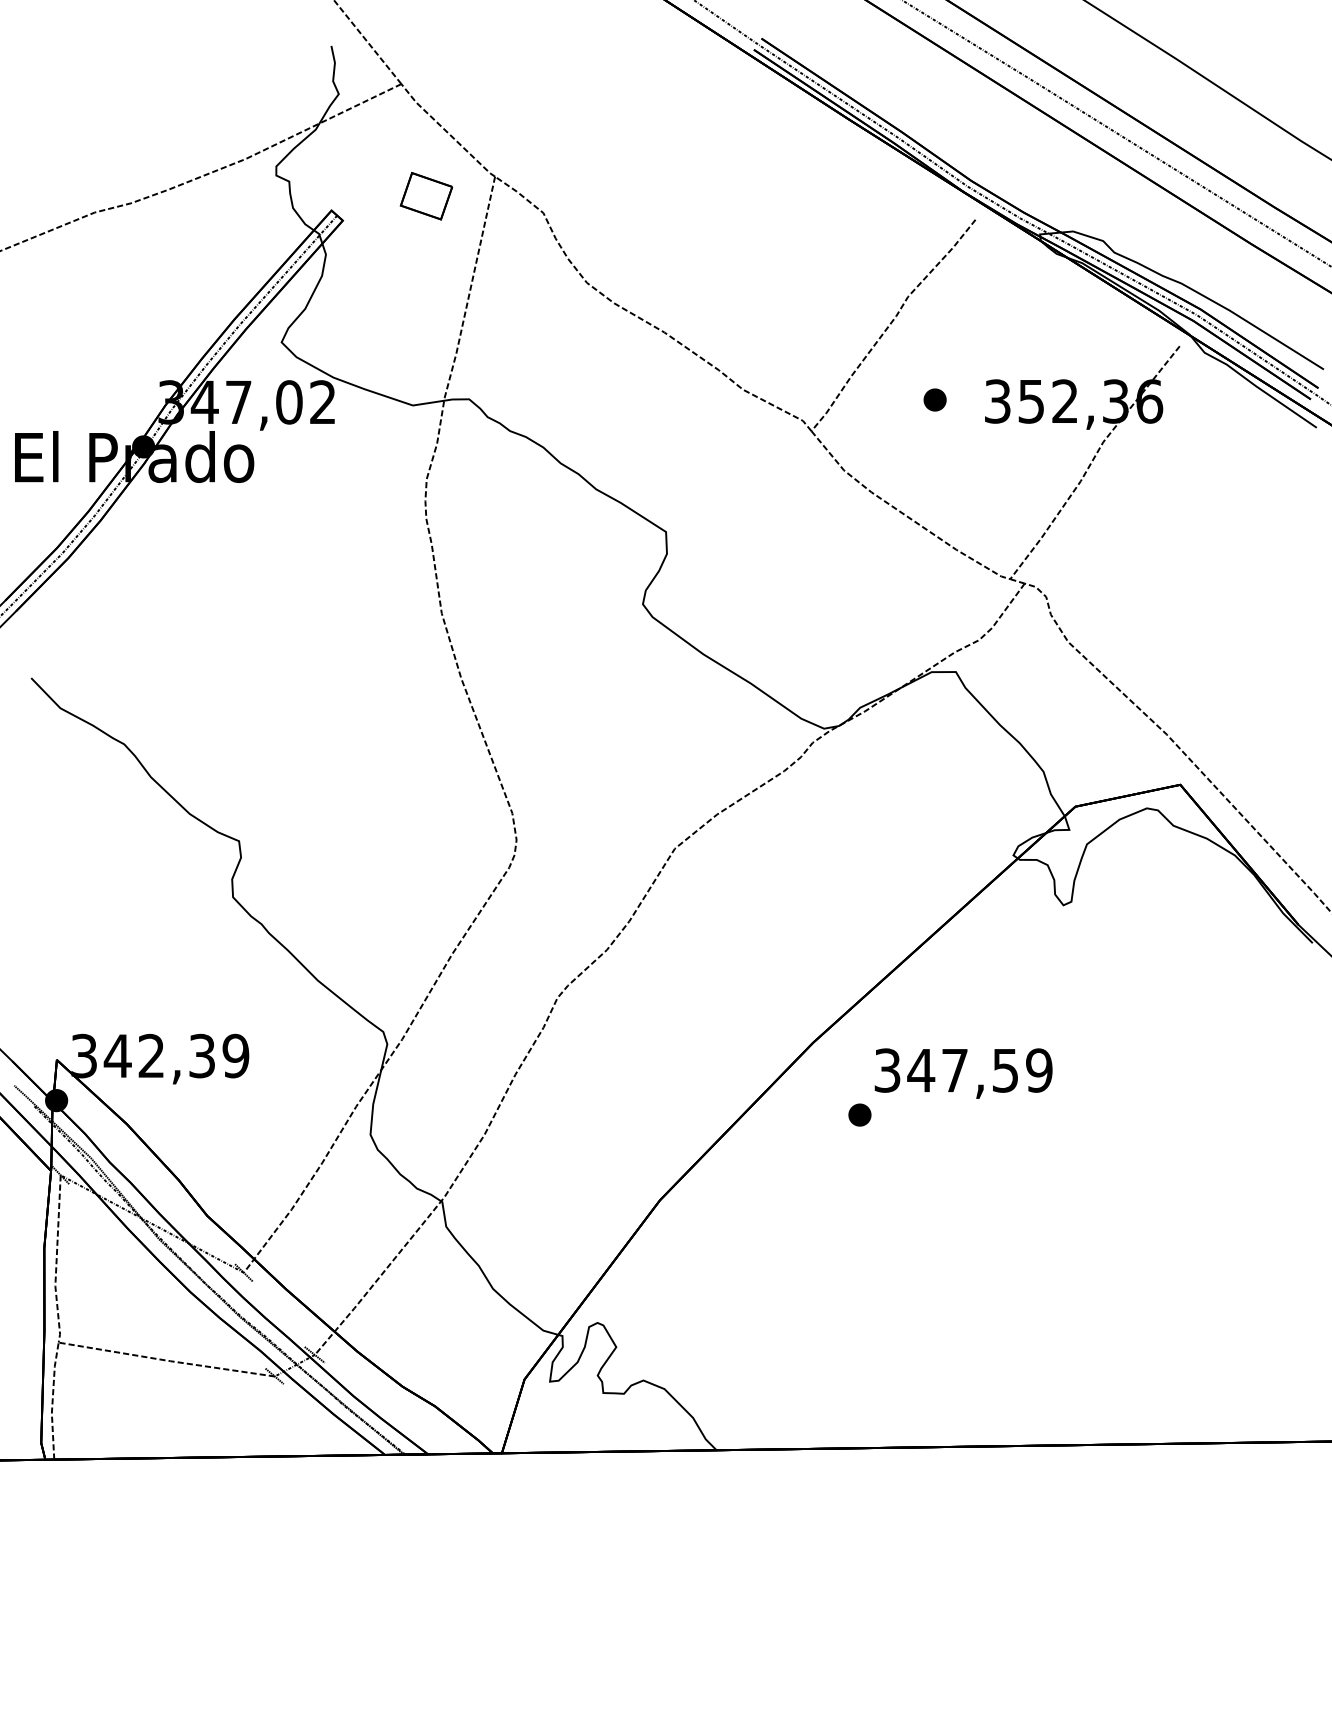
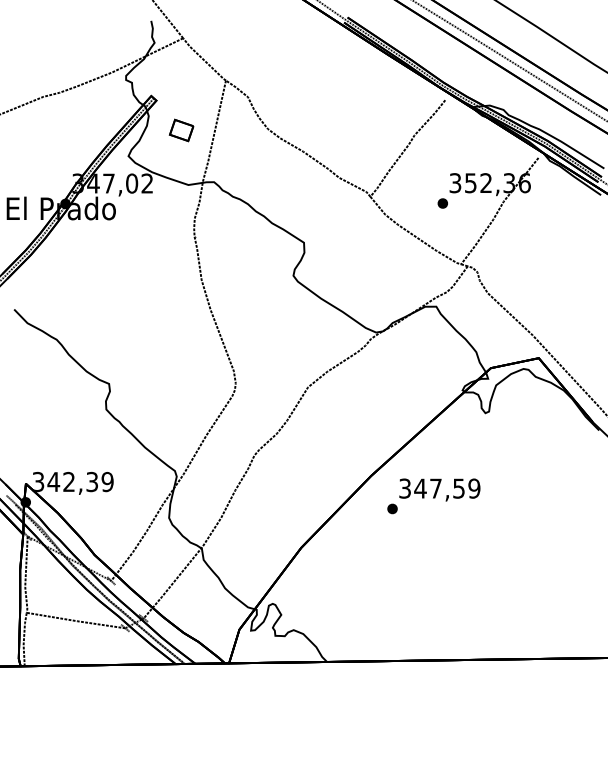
part: (426, 196) -> (181, 130), moved
part: (934, 399) -> (442, 203), moved

